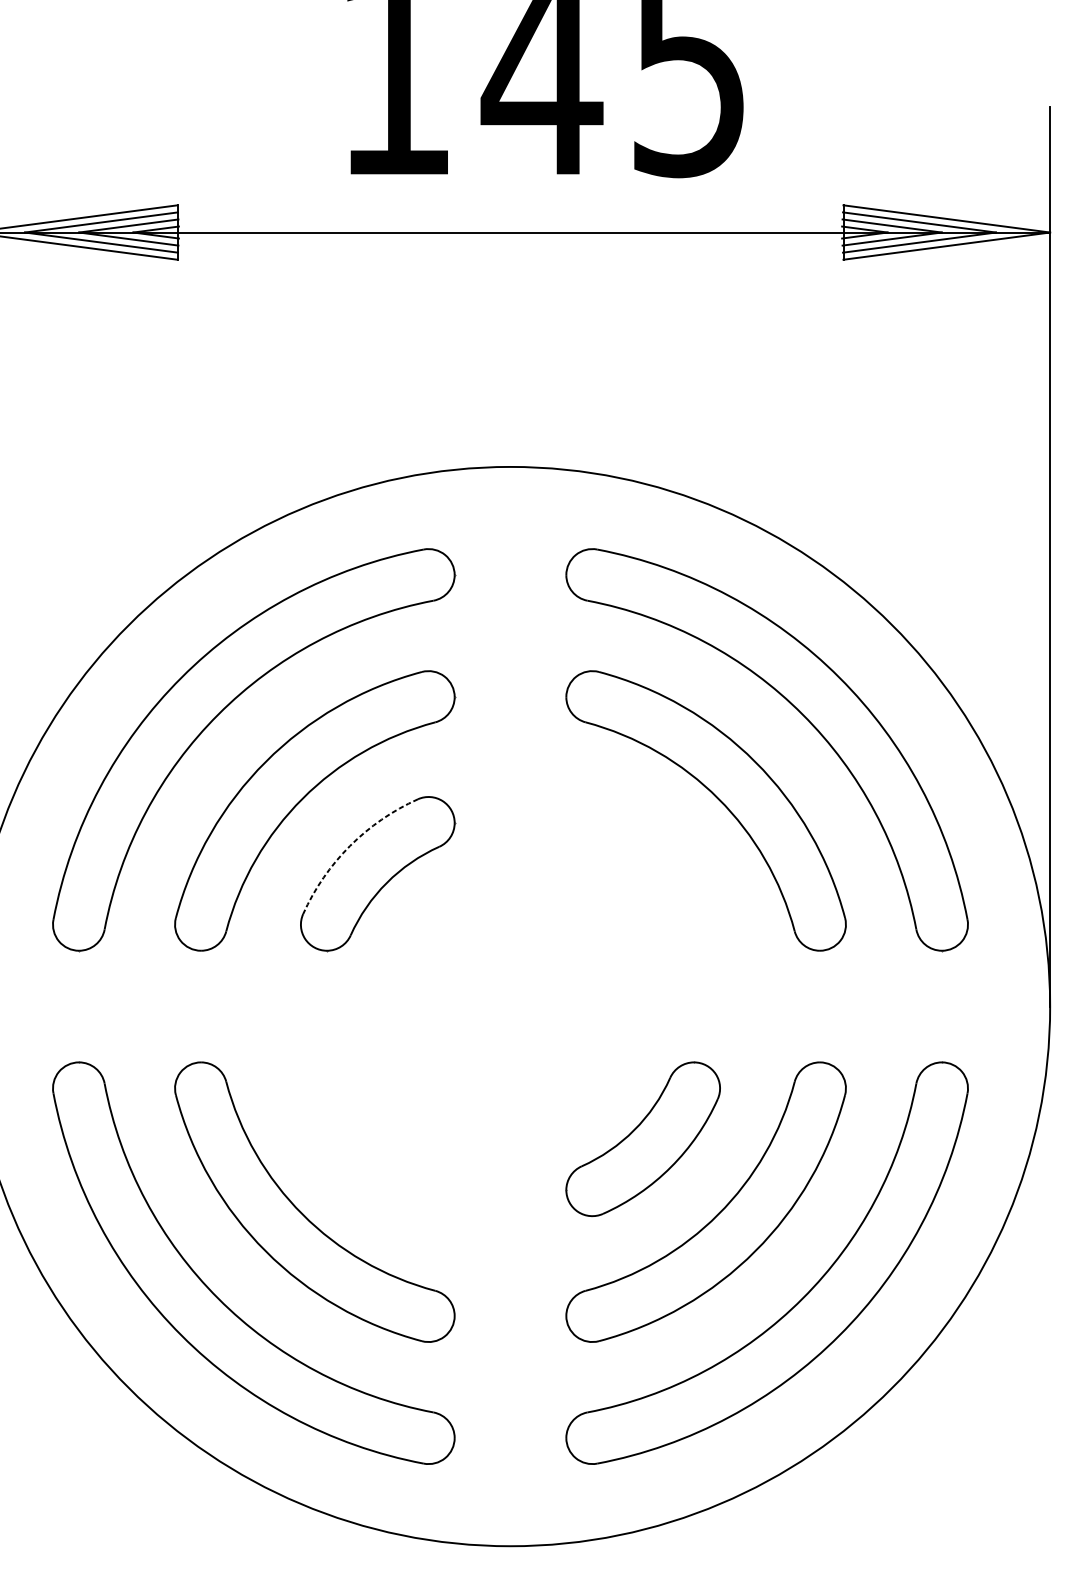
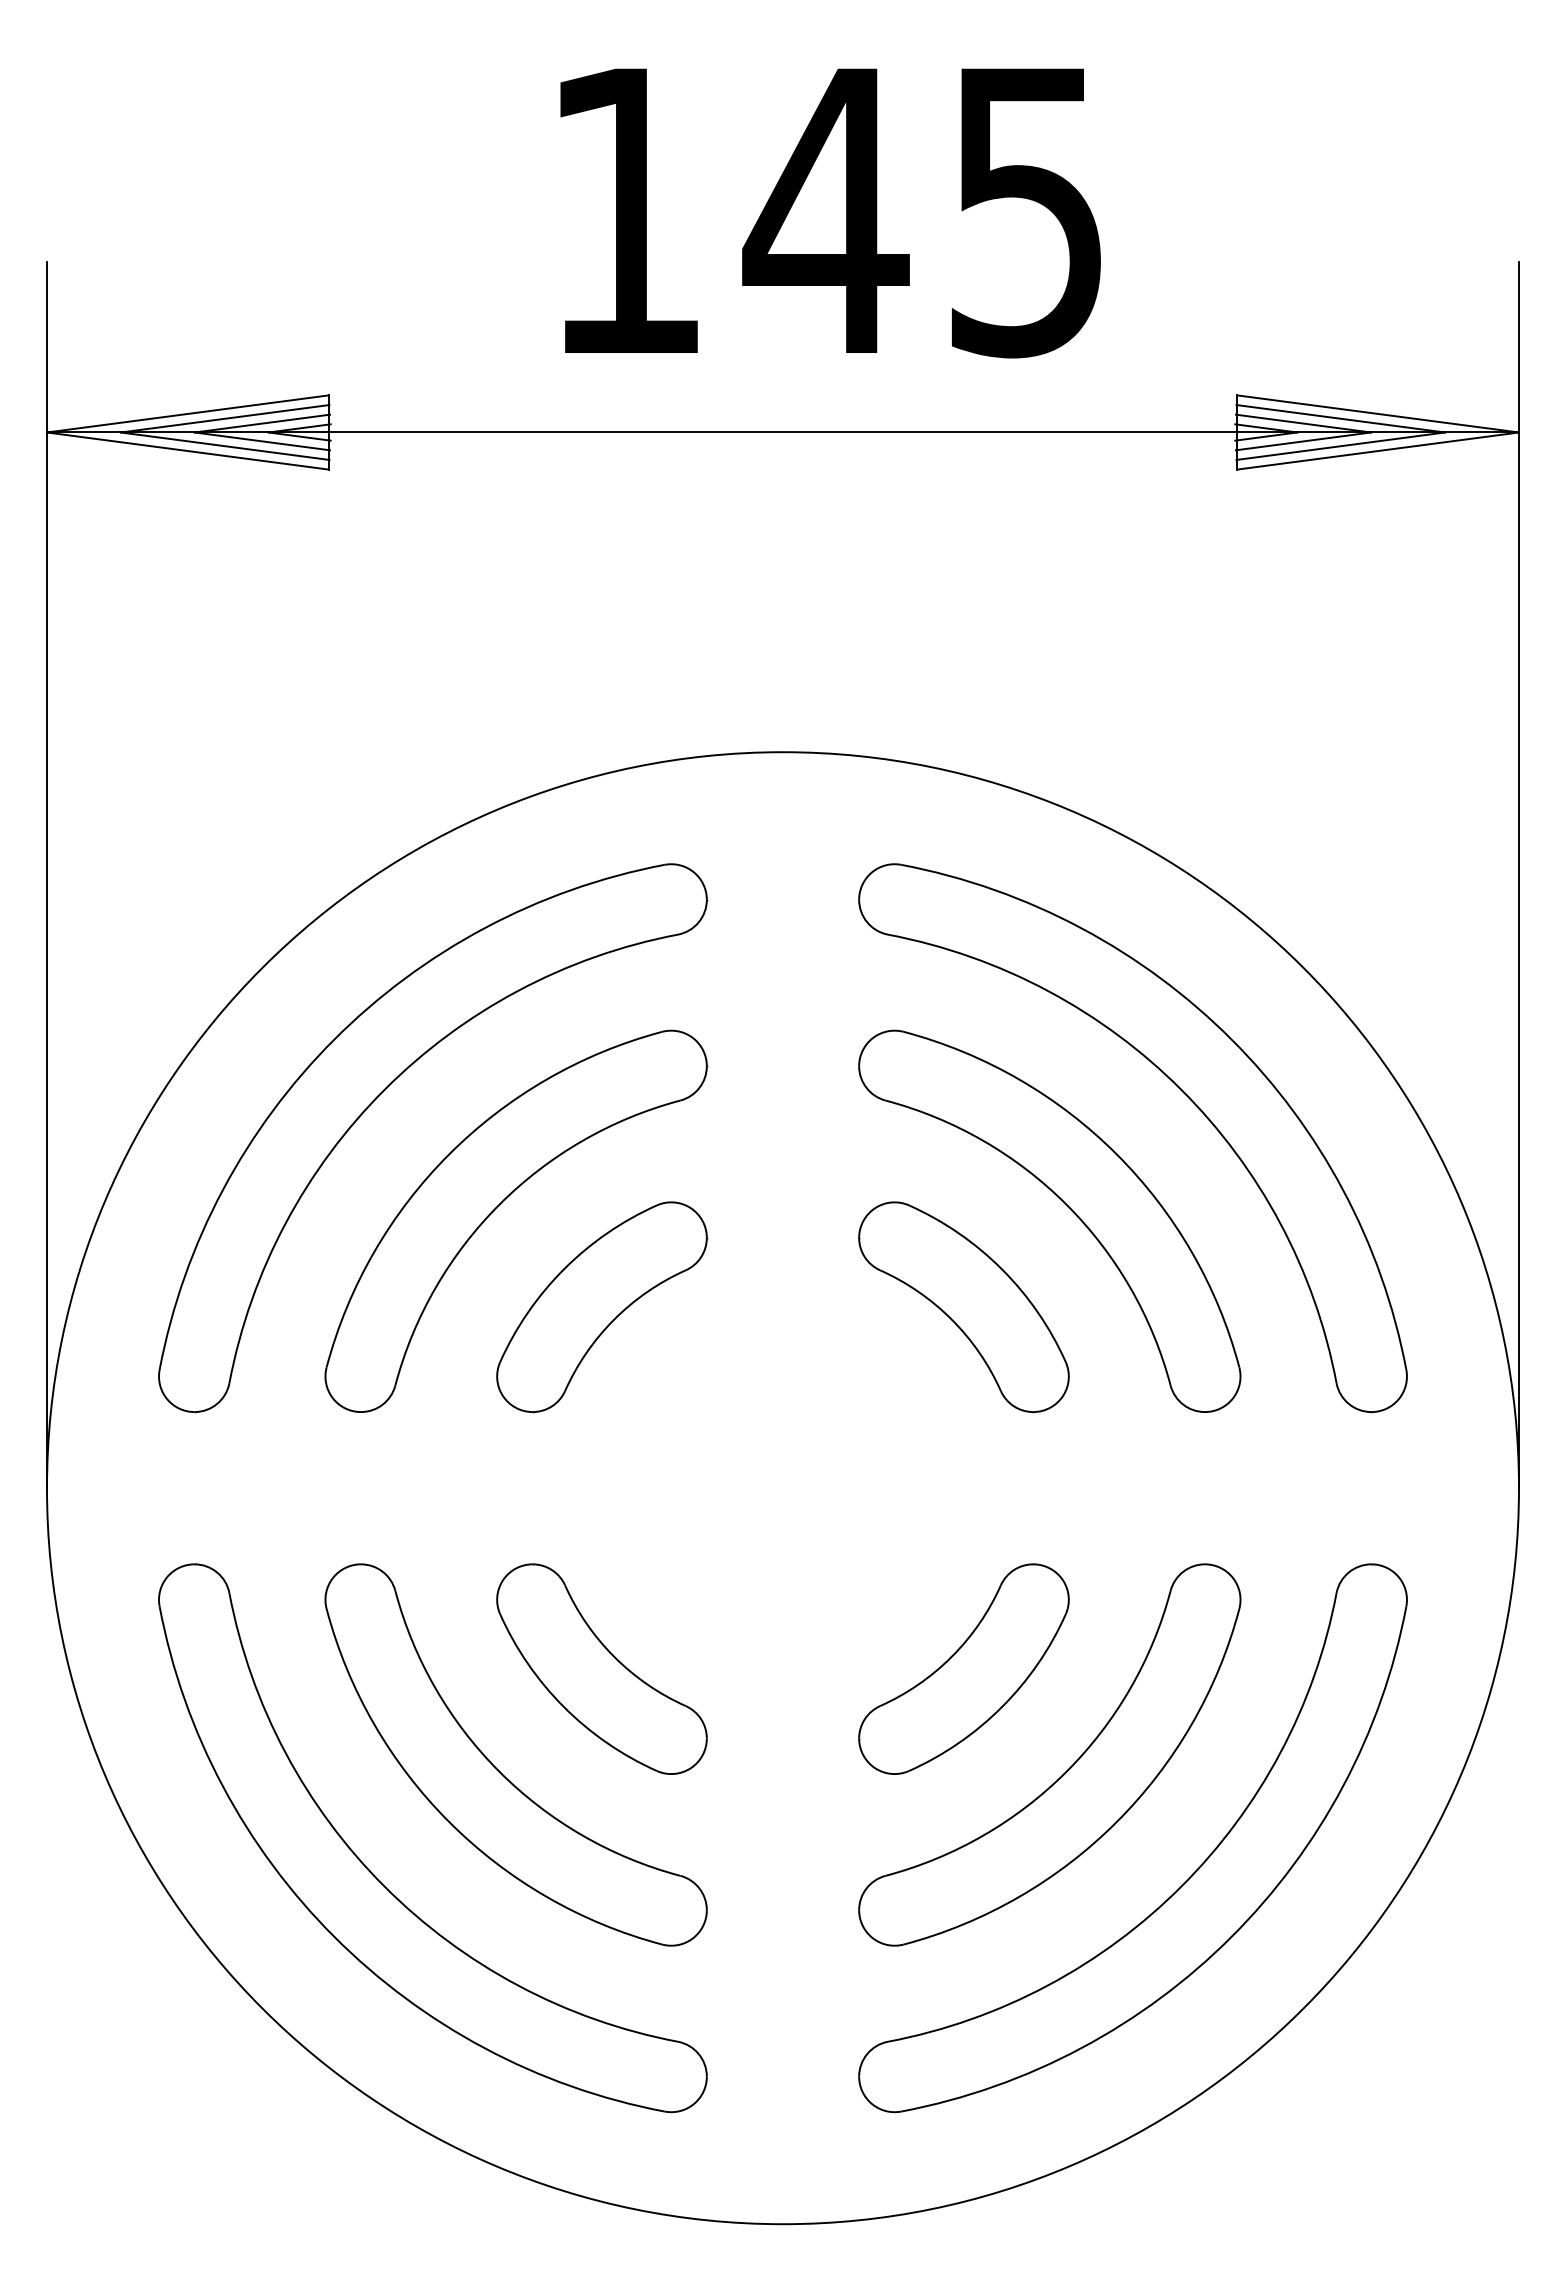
arc: (350, 846) -> (564, 1269), dashed -> solid
part: (642, 874) -> (963, 1307), added
part: (377, 1138) -> (601, 1668), added

